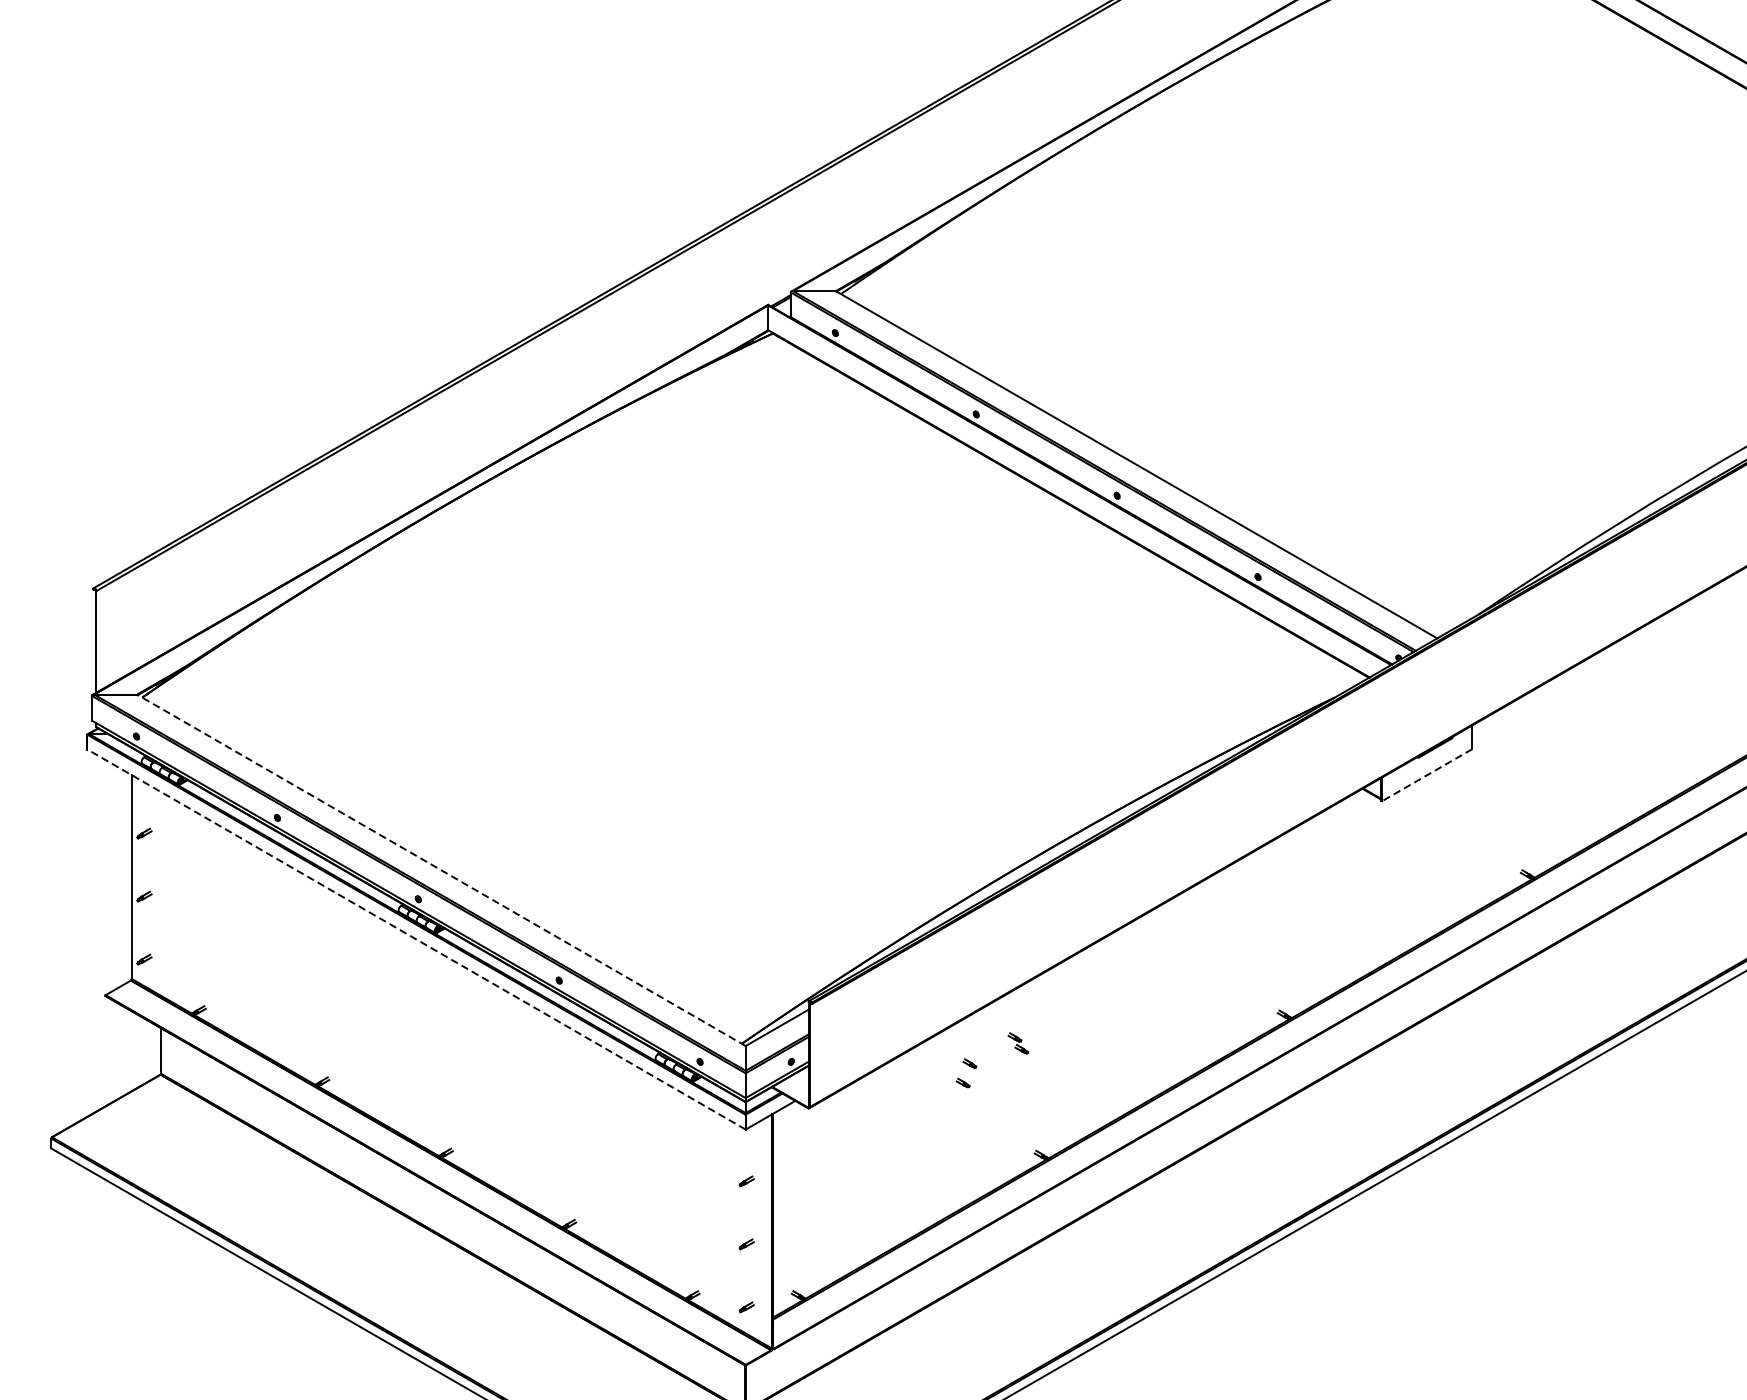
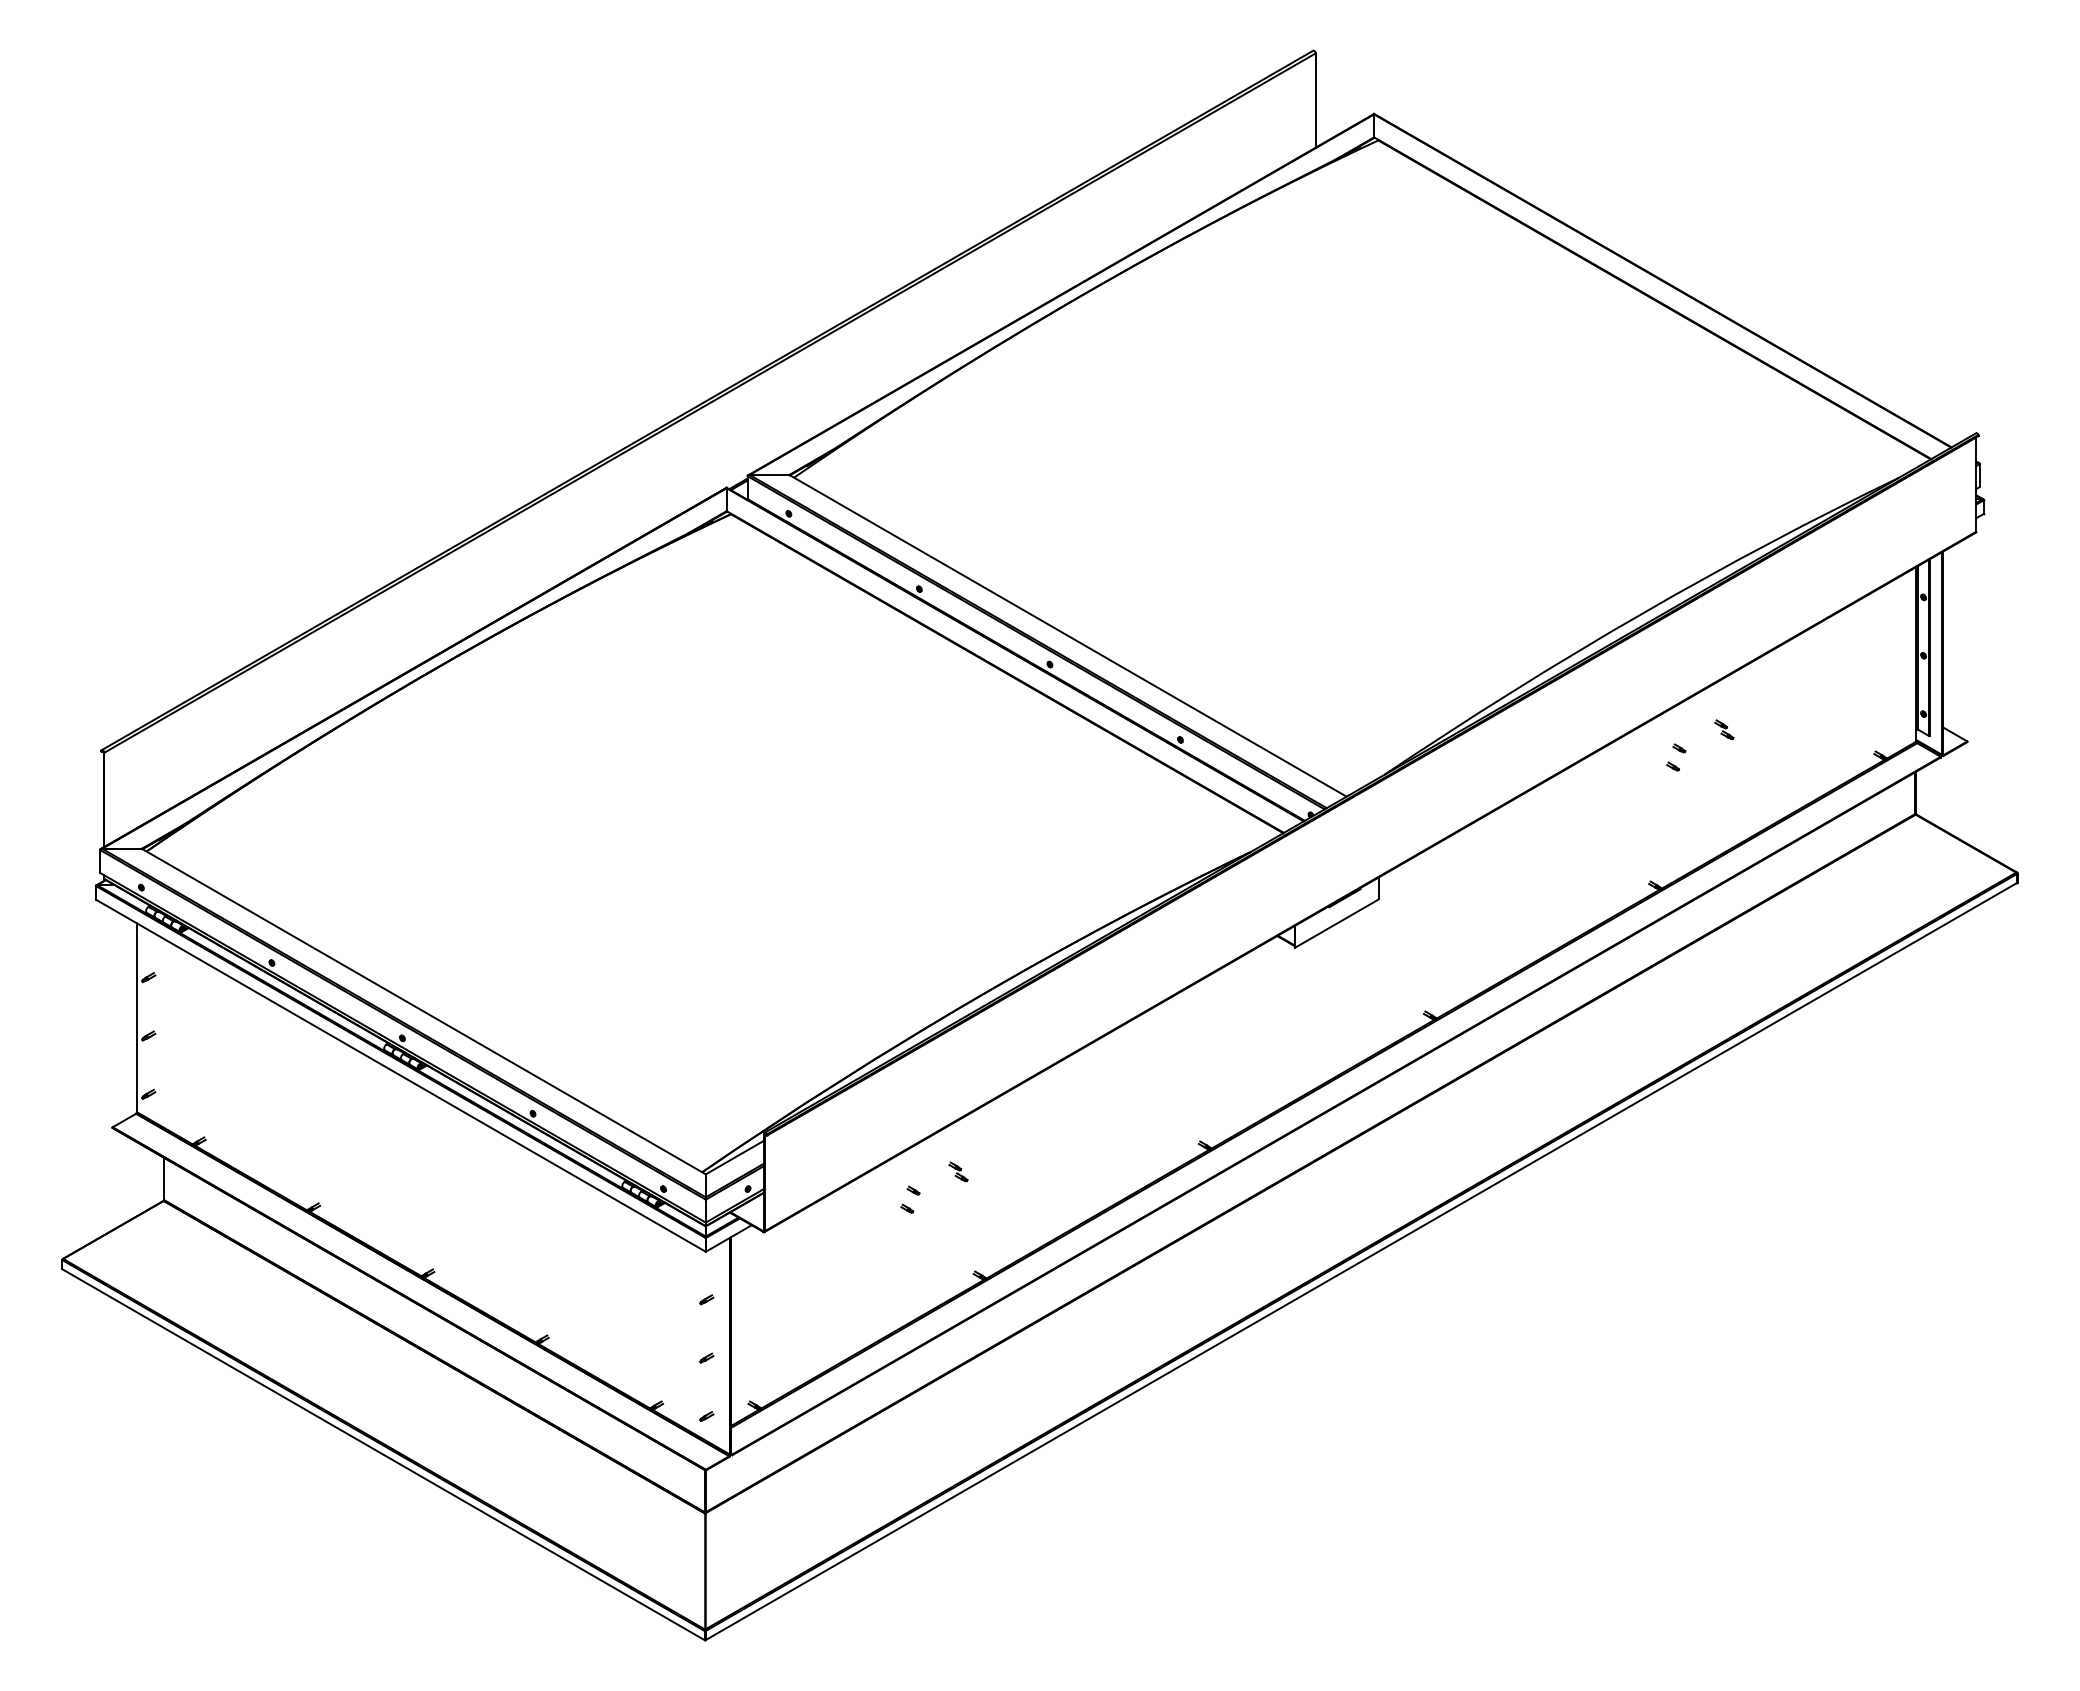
line: (1426, 775) -> (1336, 923), dashed -> solid
line: (441, 870) -> (423, 1011), dashed -> solid
line: (416, 939) -> (400, 1075), dashed -> solid

